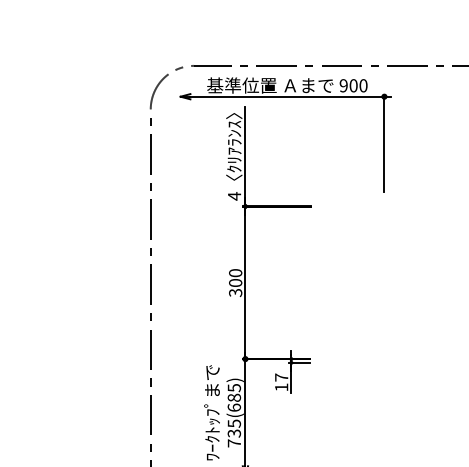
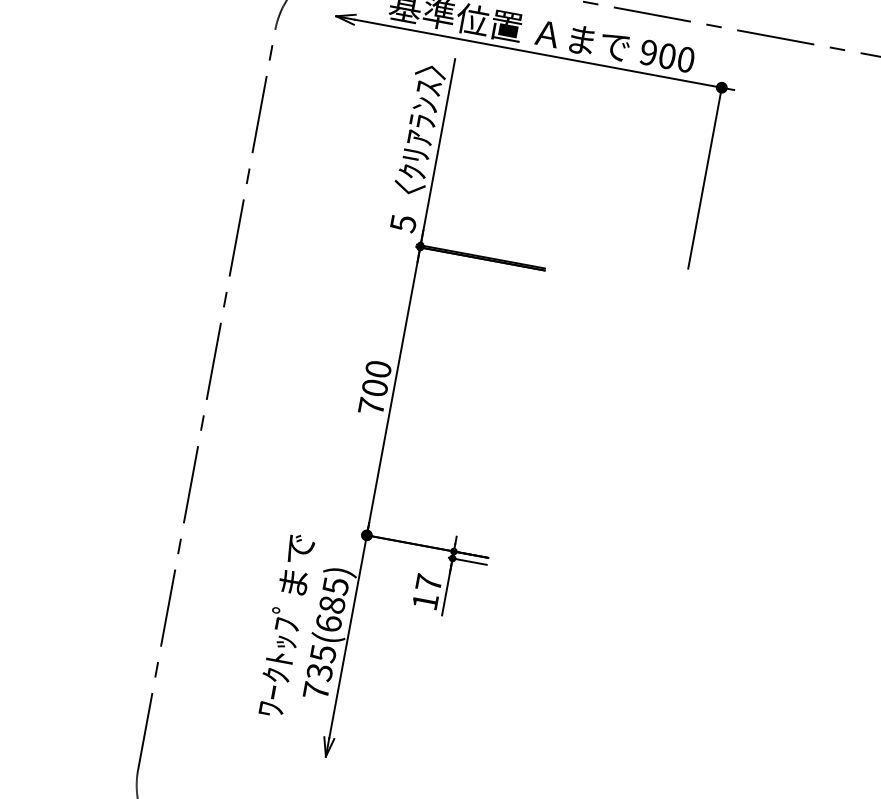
text: (234, 196) -> (403, 223), 4 -> 5
text: (235, 292) -> (371, 405), 300 -> 700

